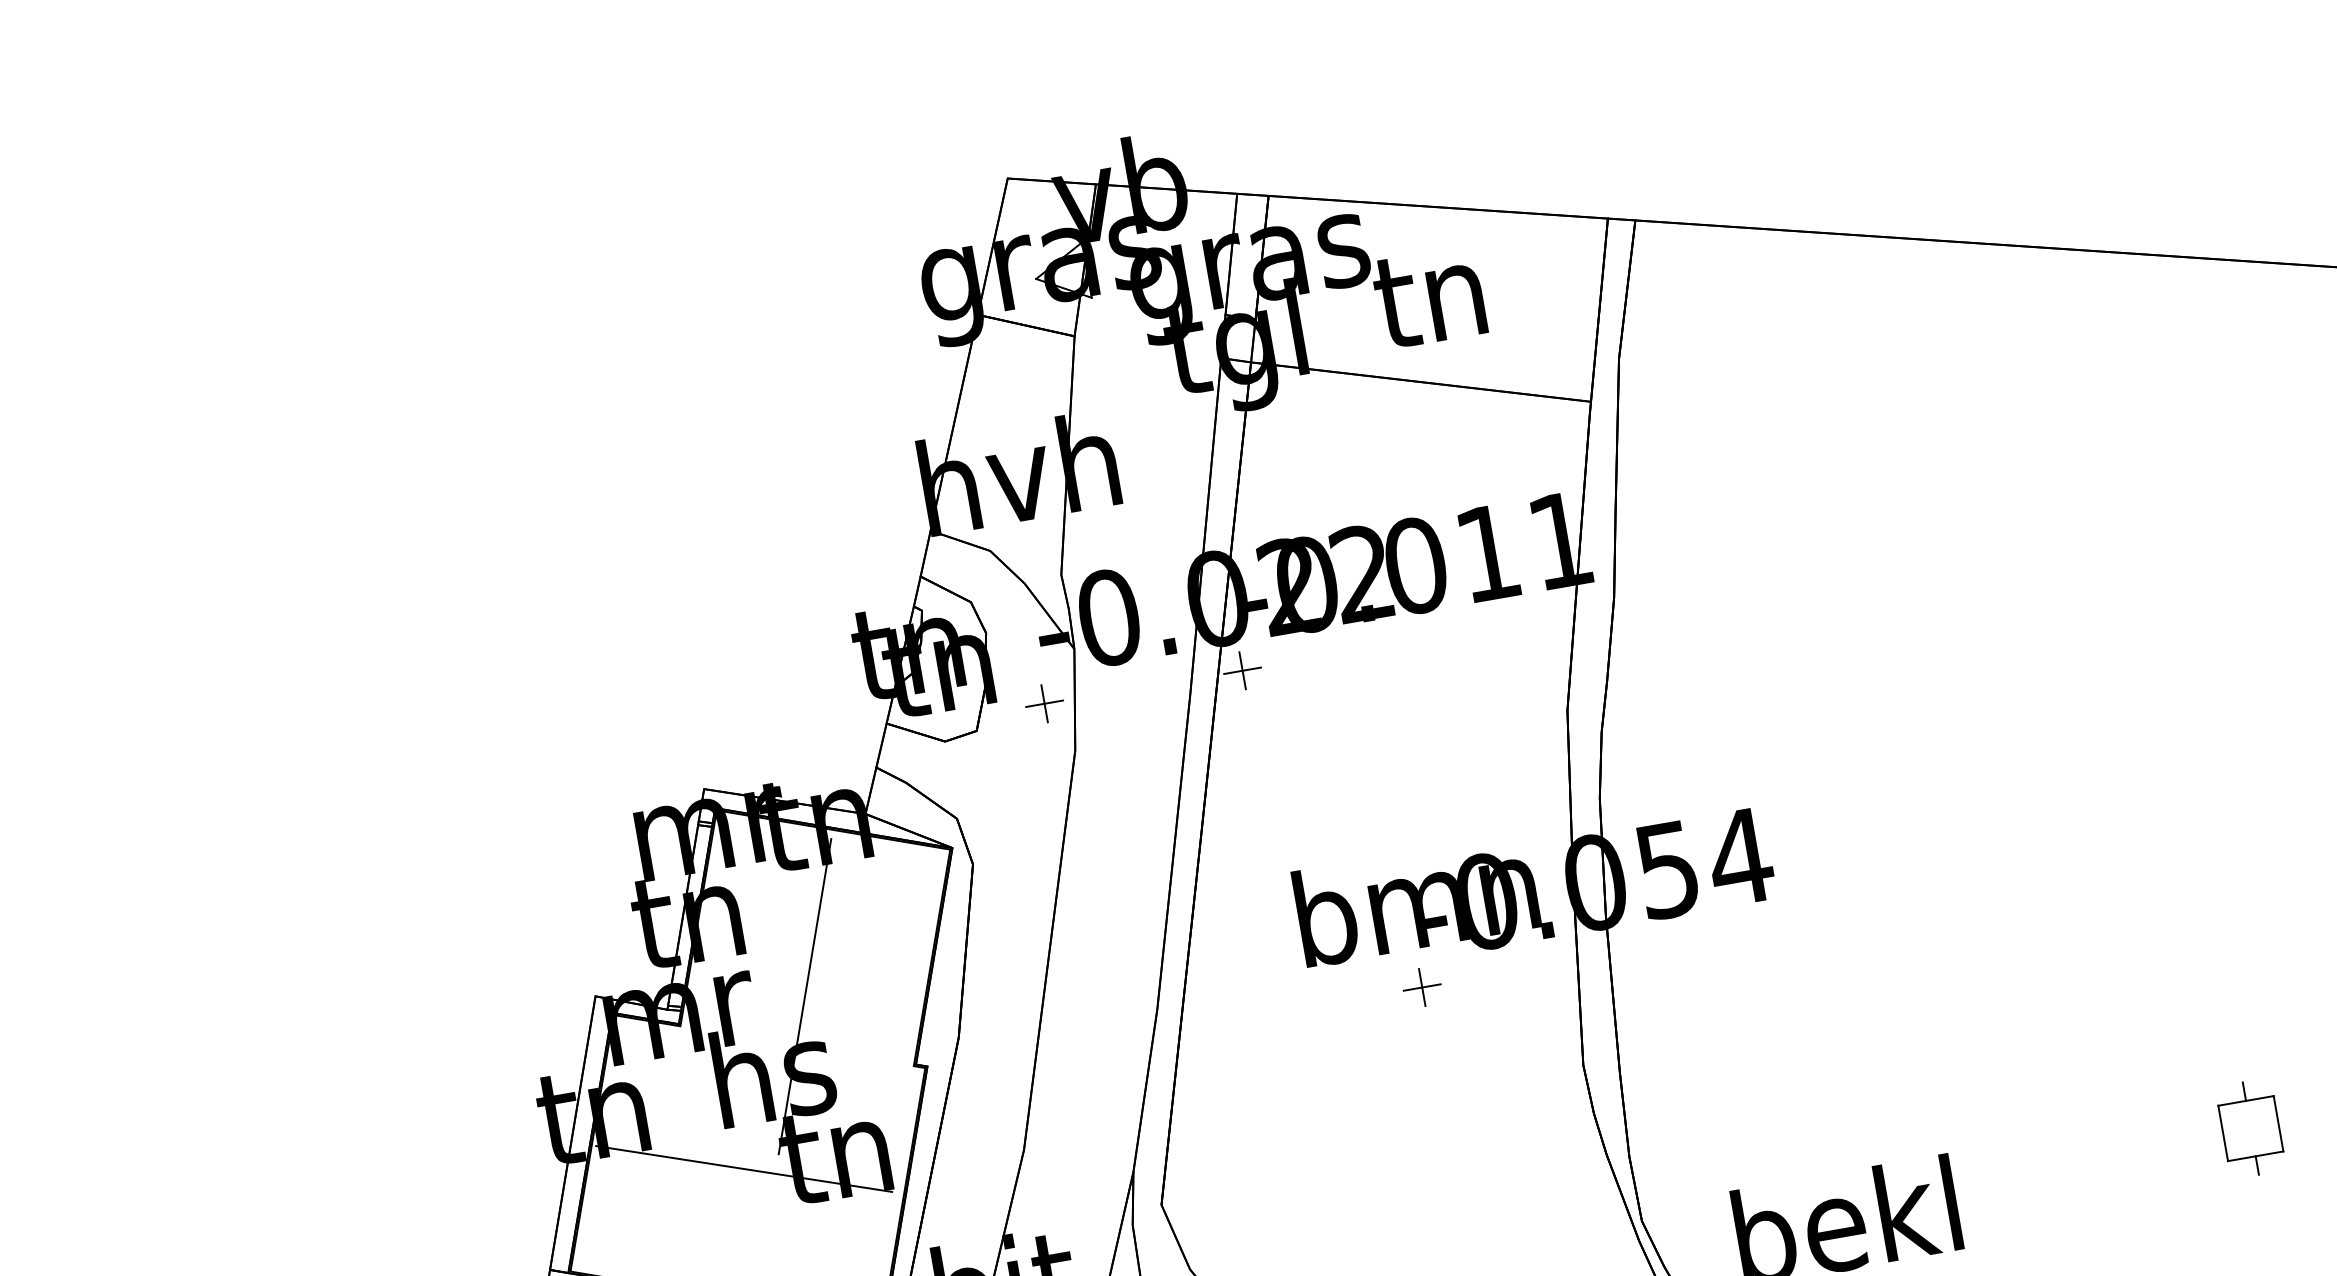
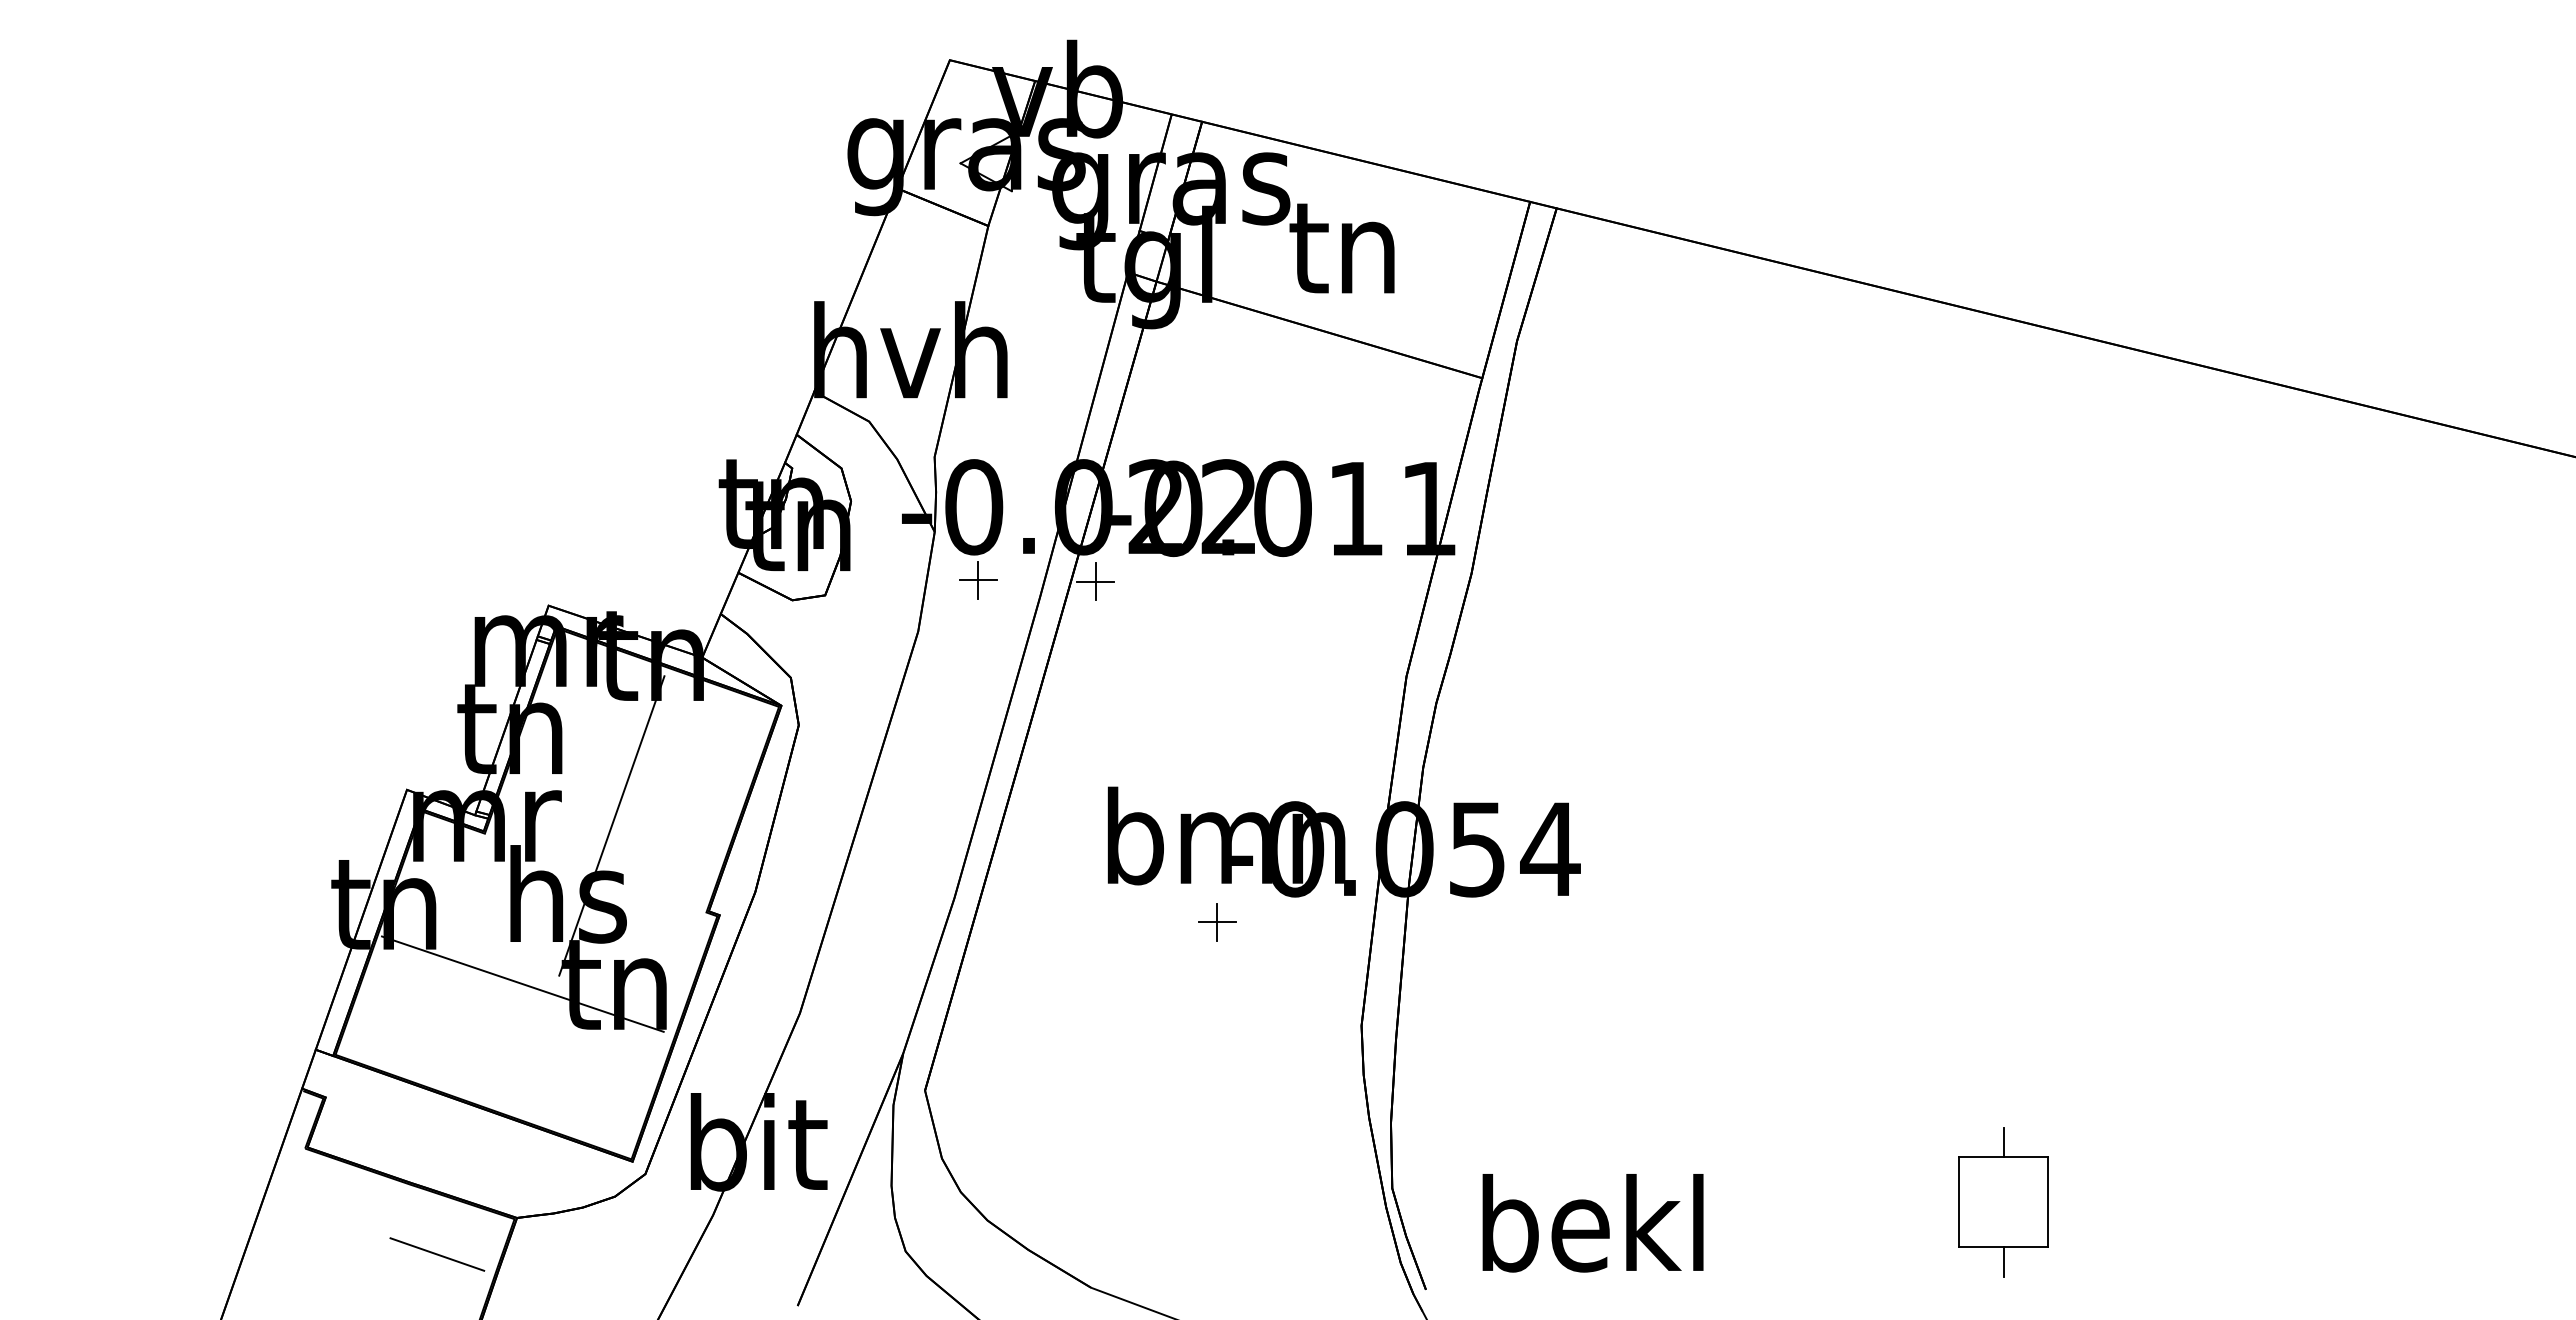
part: (1044, 703) -> (978, 580), moved
part: (2250, 1128) -> (2003, 1201), size x1.6

